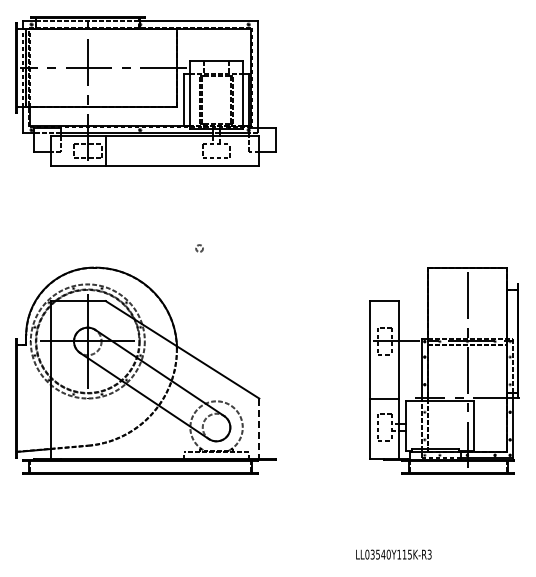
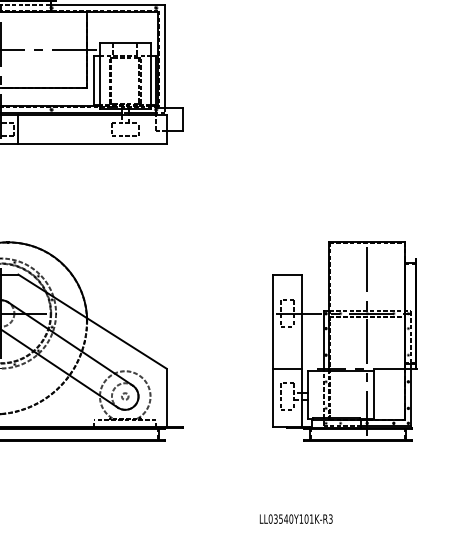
circle: (199, 248) -> (125, 396), moved
line: (259, 429) -> (166, 398), dashed -> solid
text: (406, 554) -> (308, 518), LL03540Y115K-R3 -> LL03540Y101K-R3

